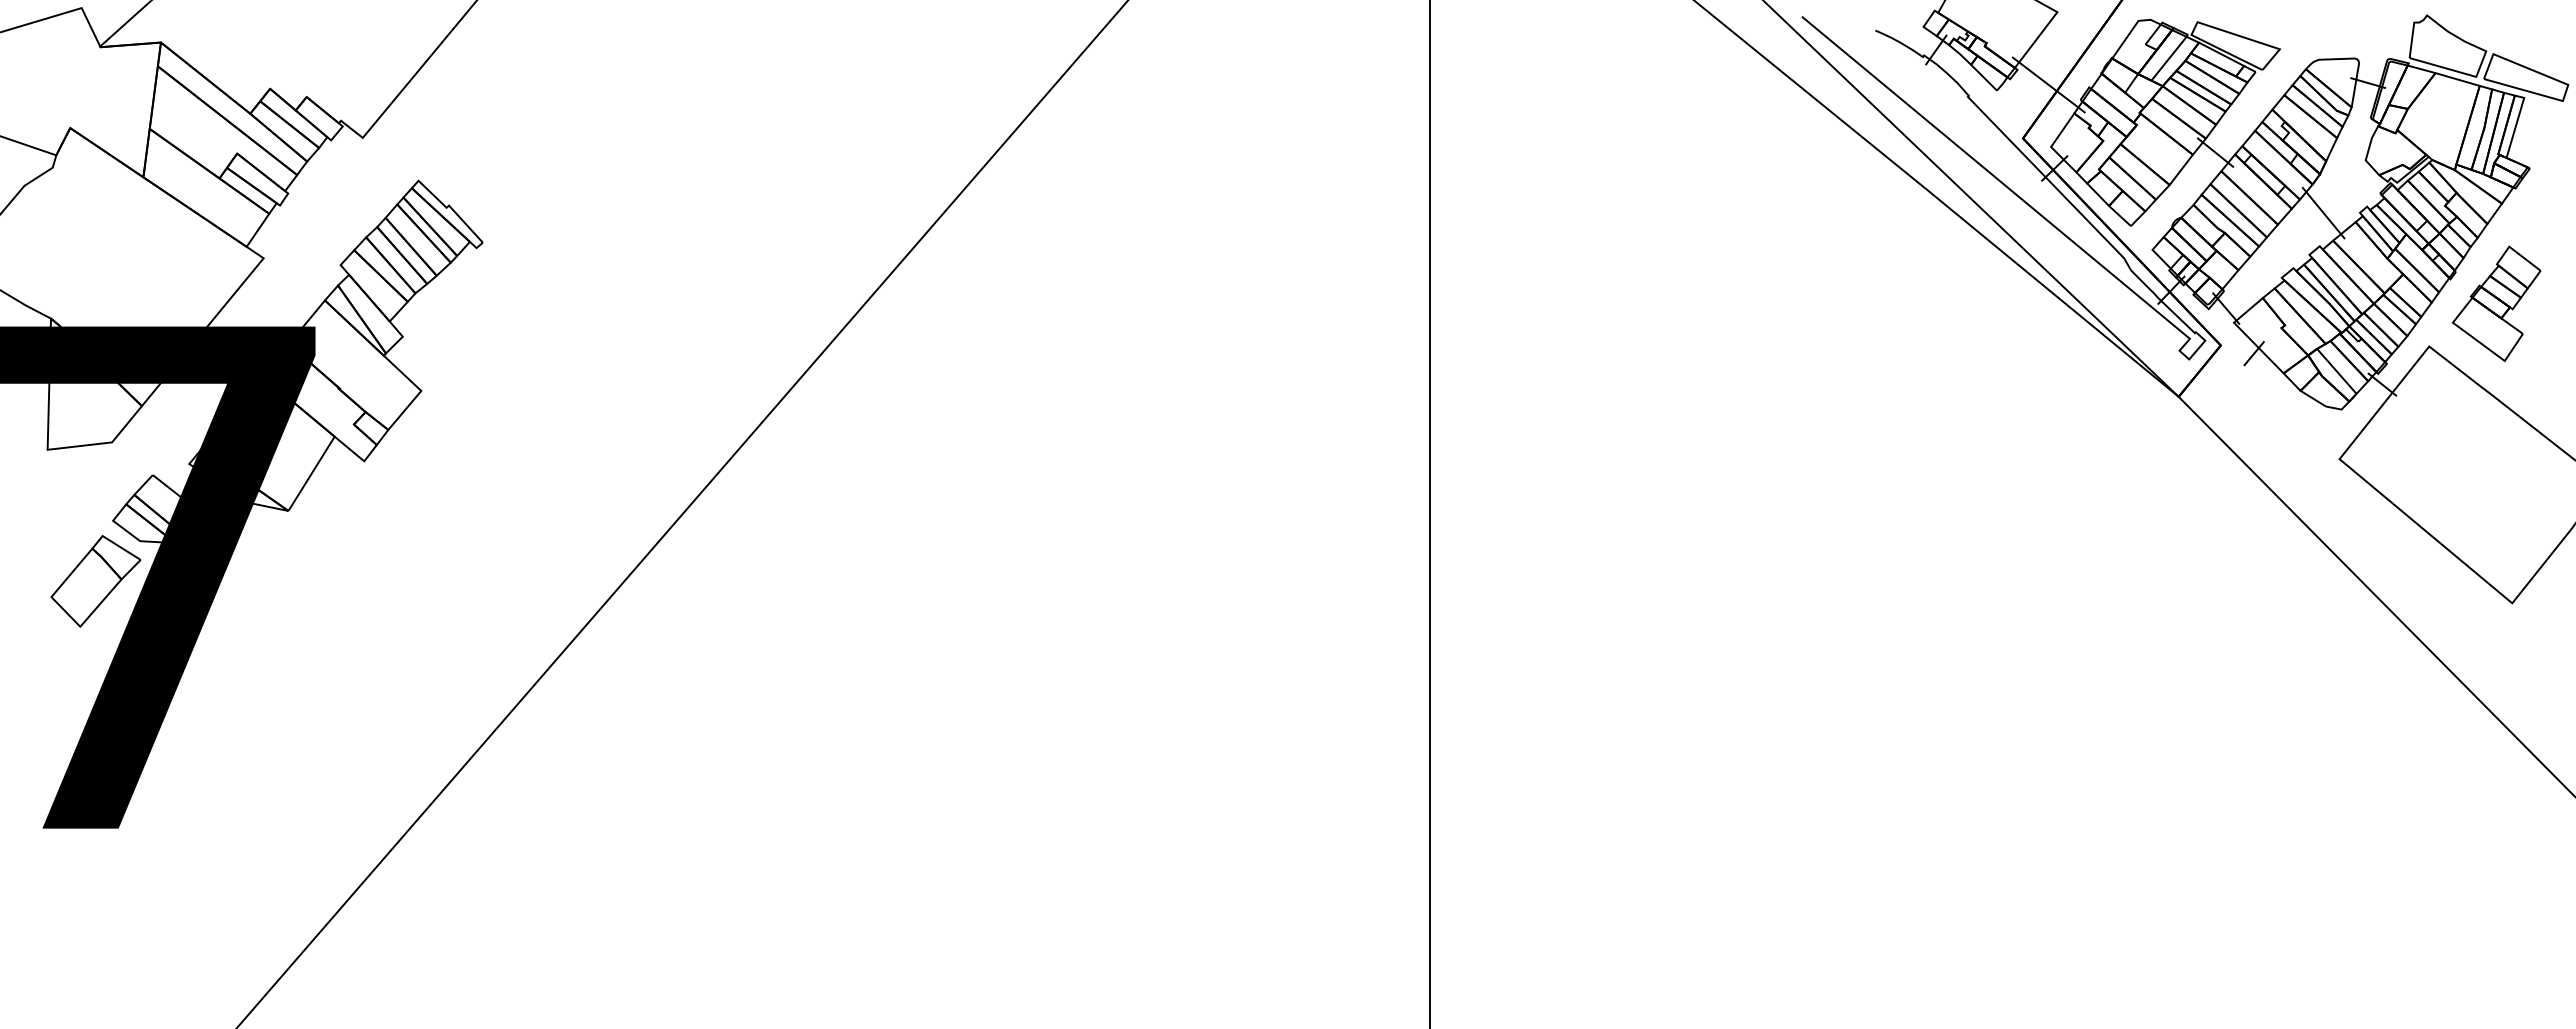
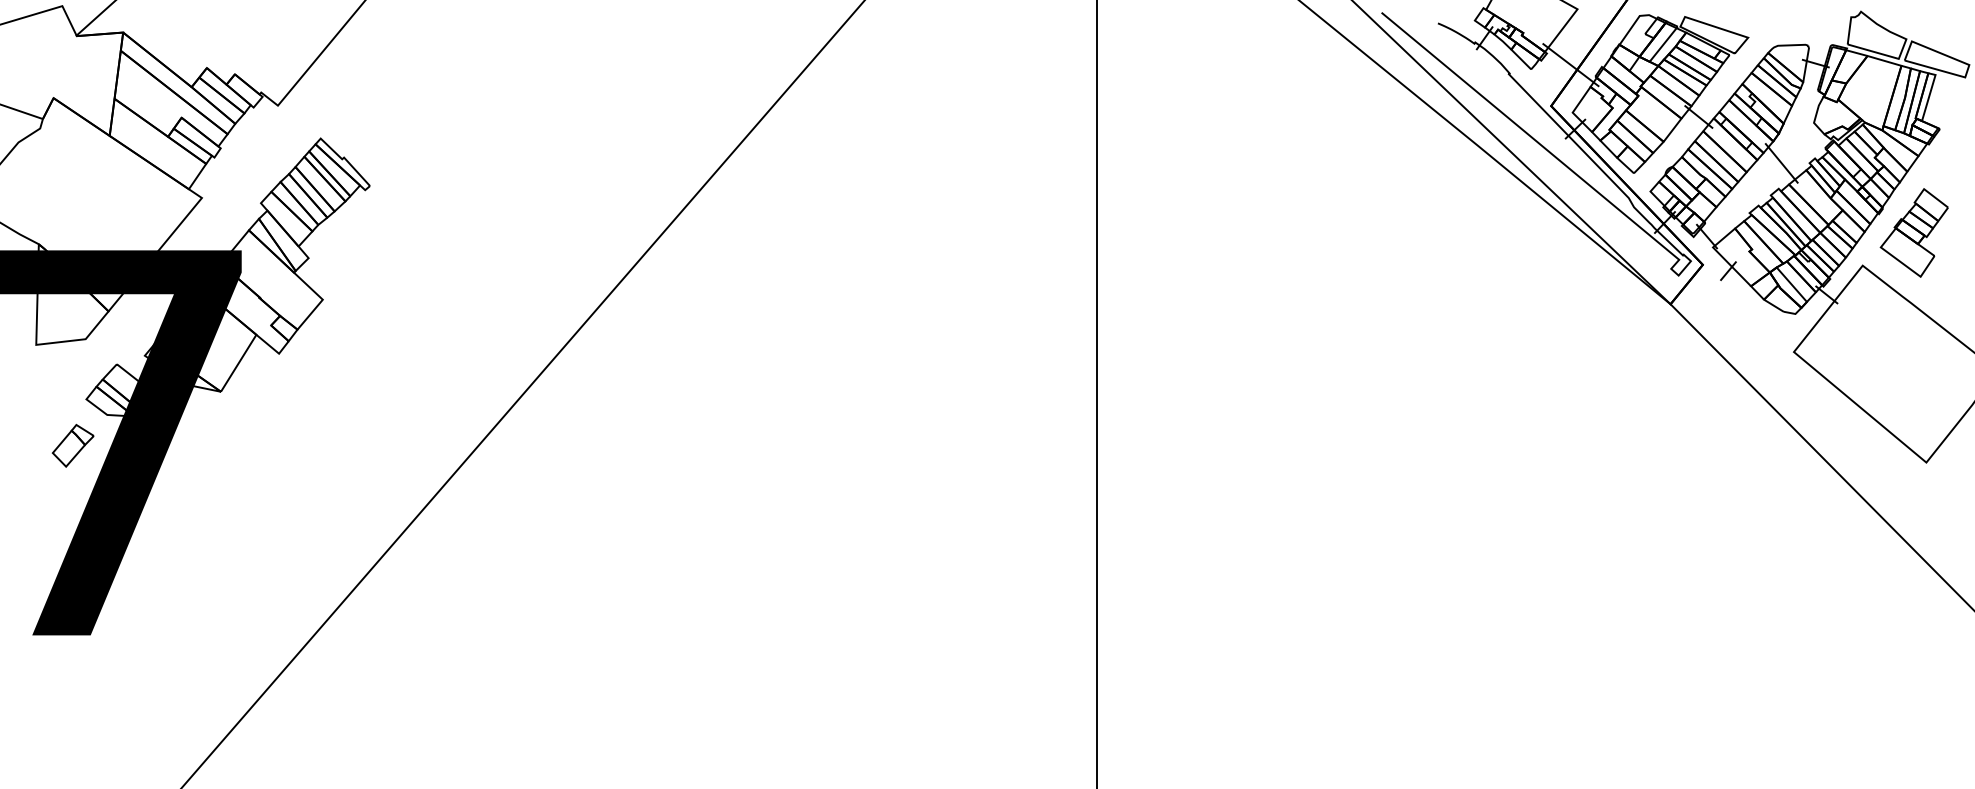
part: (95, 581) -> (72, 445), size x0.6

